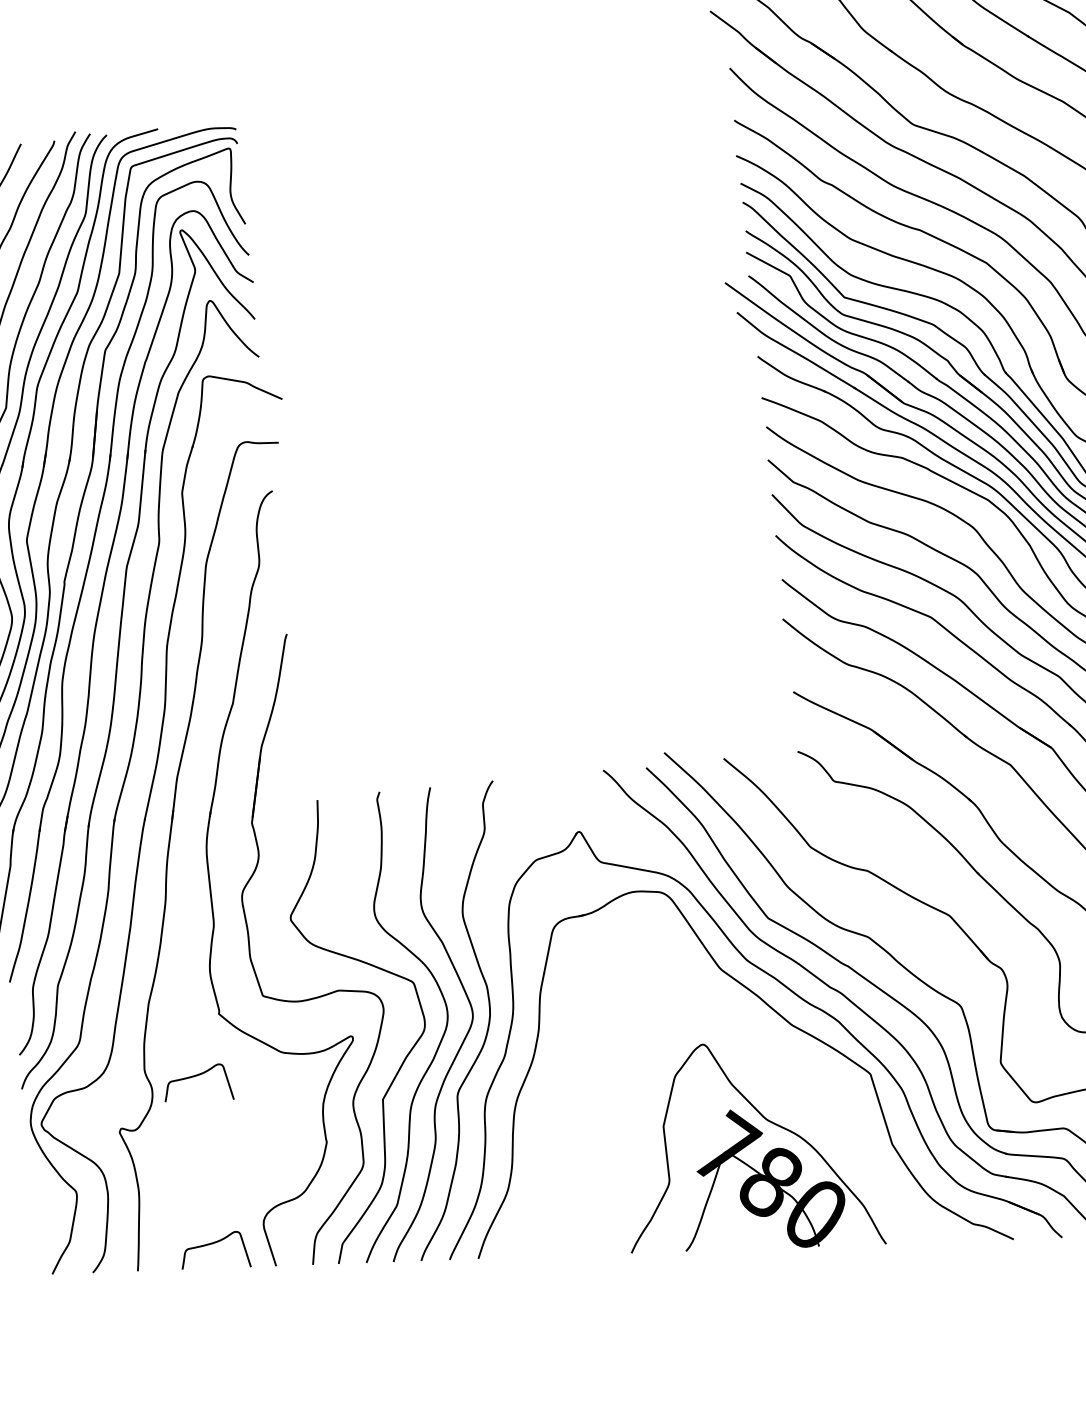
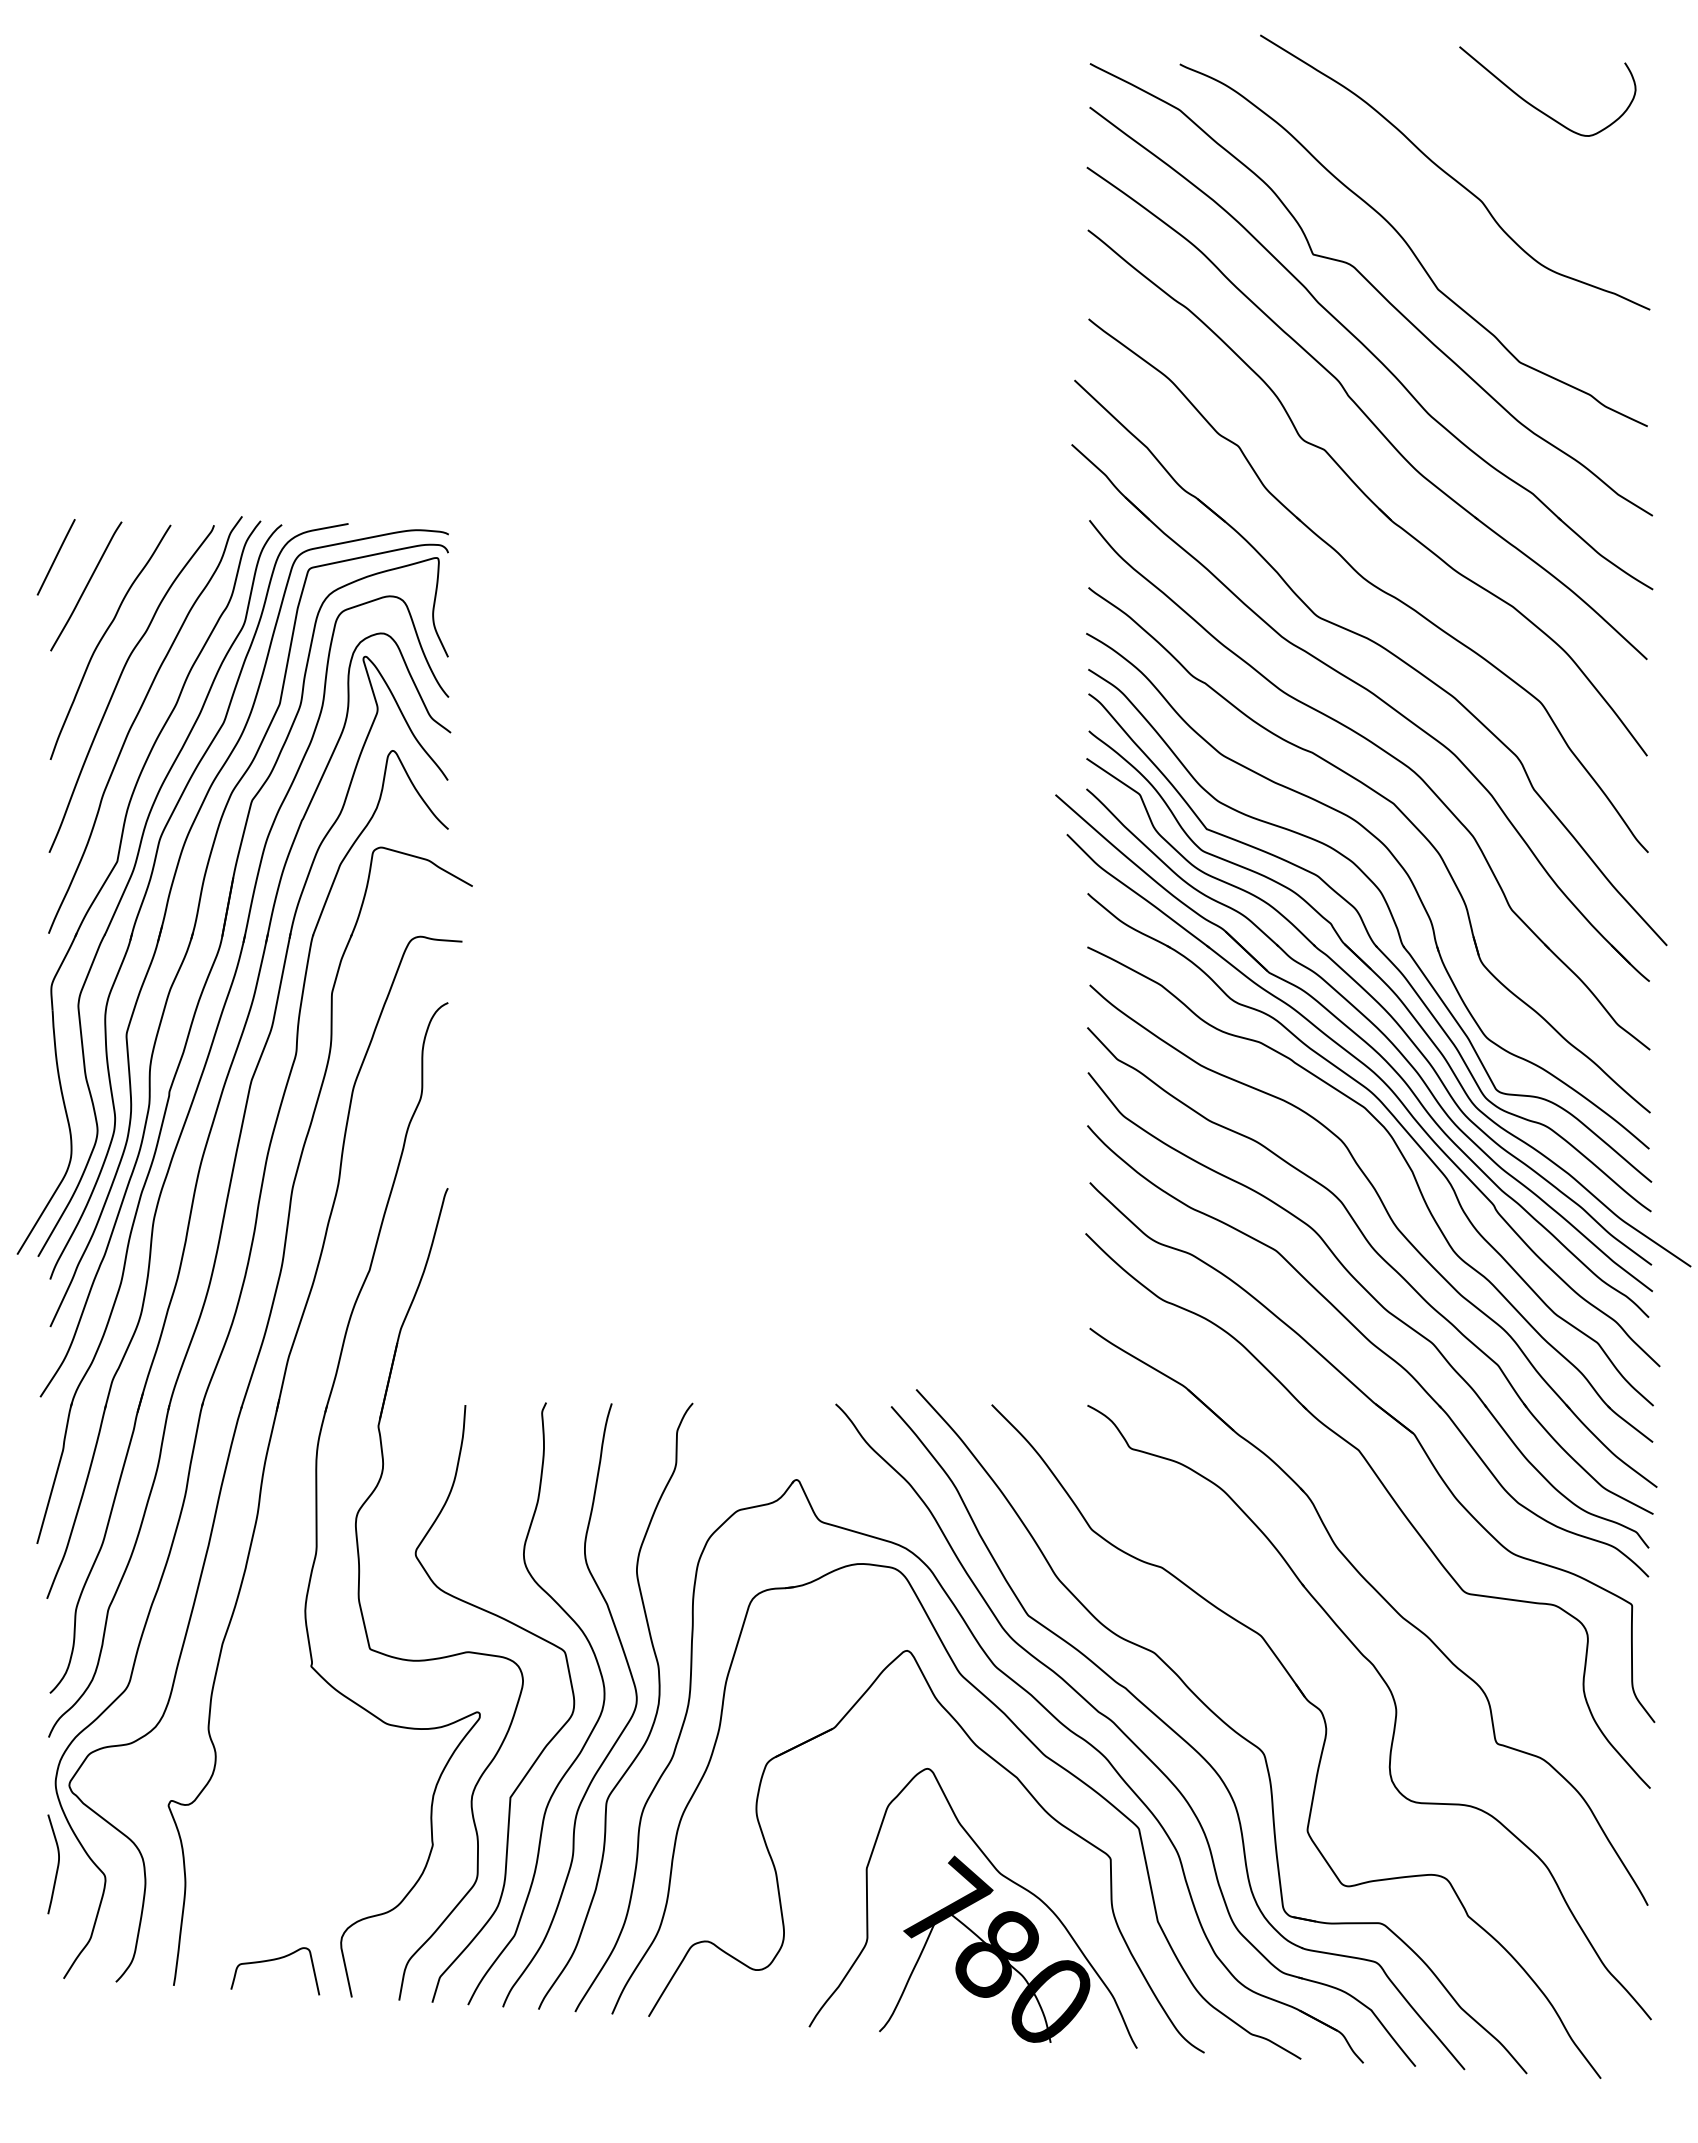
part: (754, 1034) -> (995, 1762), added
curve: (197, 1076) -> (275, 1743), removed
curve: (38, 1186) -> (57, 1864), added

